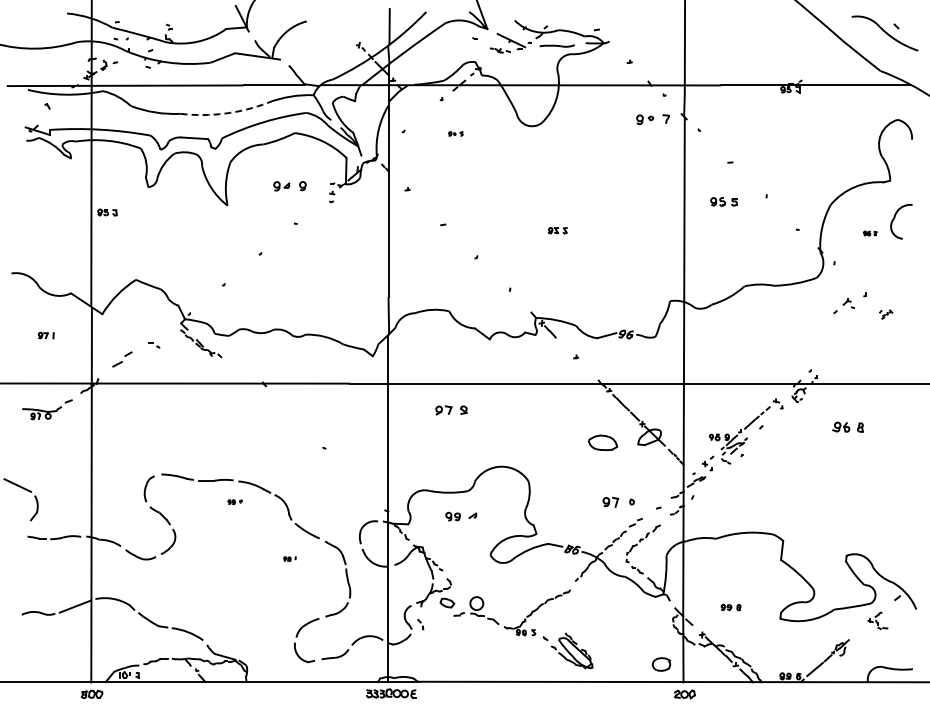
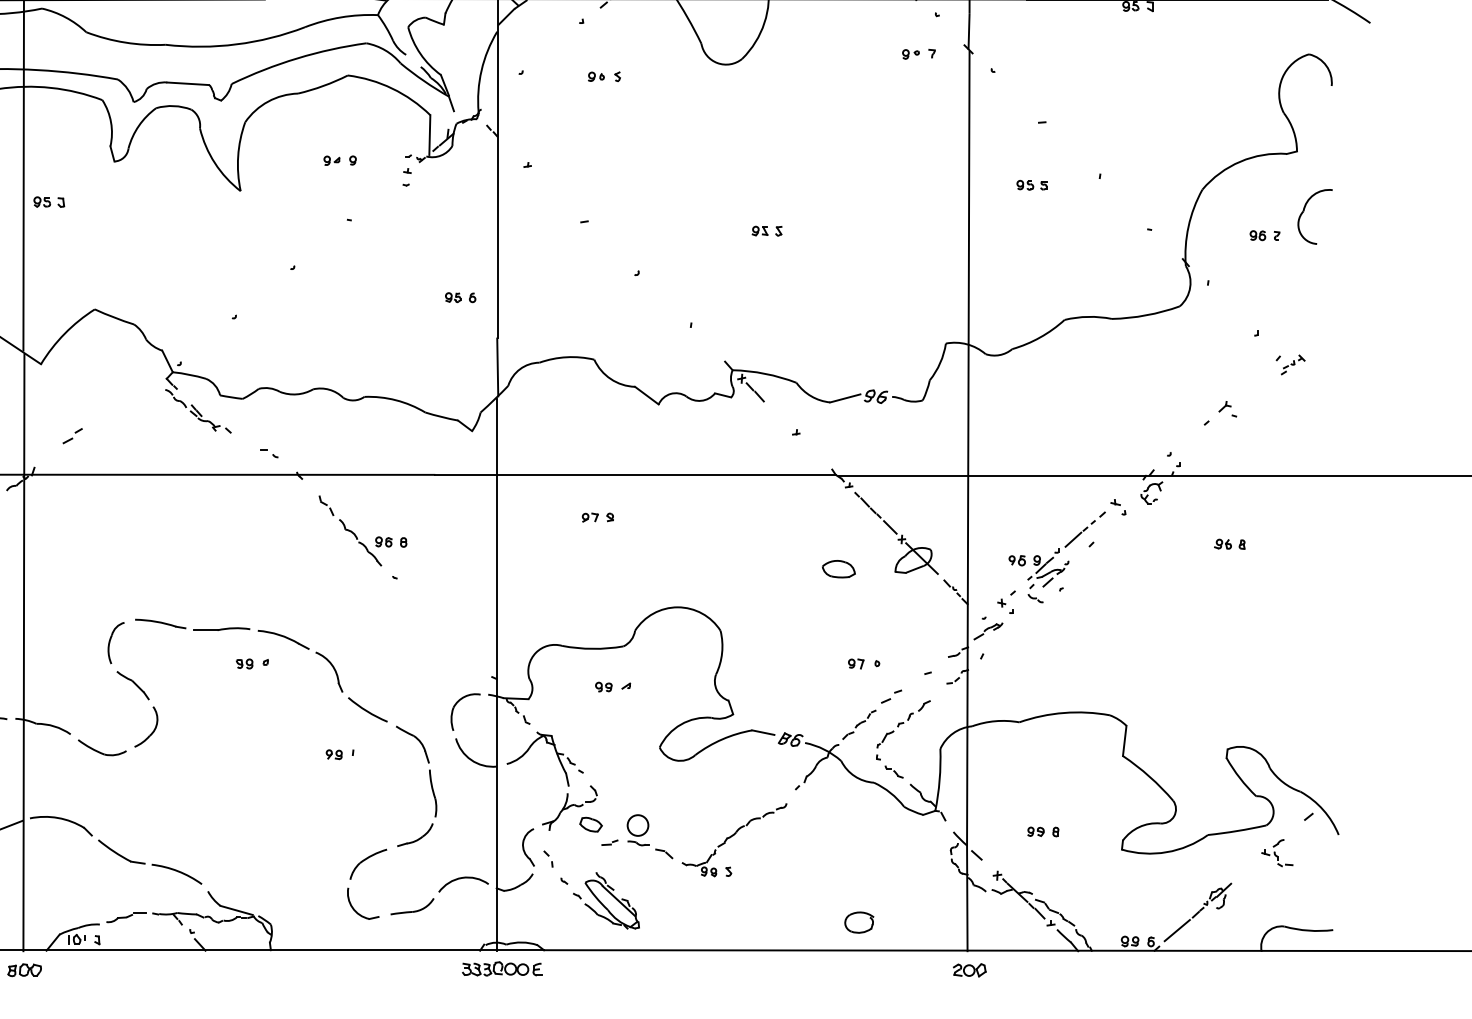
arc: (224, 113) -> (235, 44), dashed -> solid
part: (652, 119) -> (918, 53), size x0.62
part: (455, 133) -> (604, 76), size x1.43
part: (289, 186) -> (339, 160), size x0.62
part: (723, 201) -> (1031, 184), size x0.71
part: (870, 233) -> (1265, 235), size x1.43
part: (365, 272) -> (460, 297), added
part: (843, 305) -> (1219, 412), moved
part: (885, 314) -> (1289, 364), size x1.43
part: (154, 345) -> (269, 453), moved
part: (121, 358) -> (71, 434), size x0.62
part: (451, 410) -> (597, 517), size x0.62
part: (304, 418) -> (363, 530), added
part: (847, 426) -> (1228, 543), size x0.62
part: (602, 442) -> (838, 568), size x0.71
part: (234, 501) -> (251, 662), size x1.43
part: (618, 501) -> (863, 662), size x0.62
part: (460, 516) -> (611, 686), size x0.71
part: (289, 558) -> (339, 753), size x1.43
part: (568, 650) -> (600, 900), moved
part: (661, 664) -> (859, 922), moved

